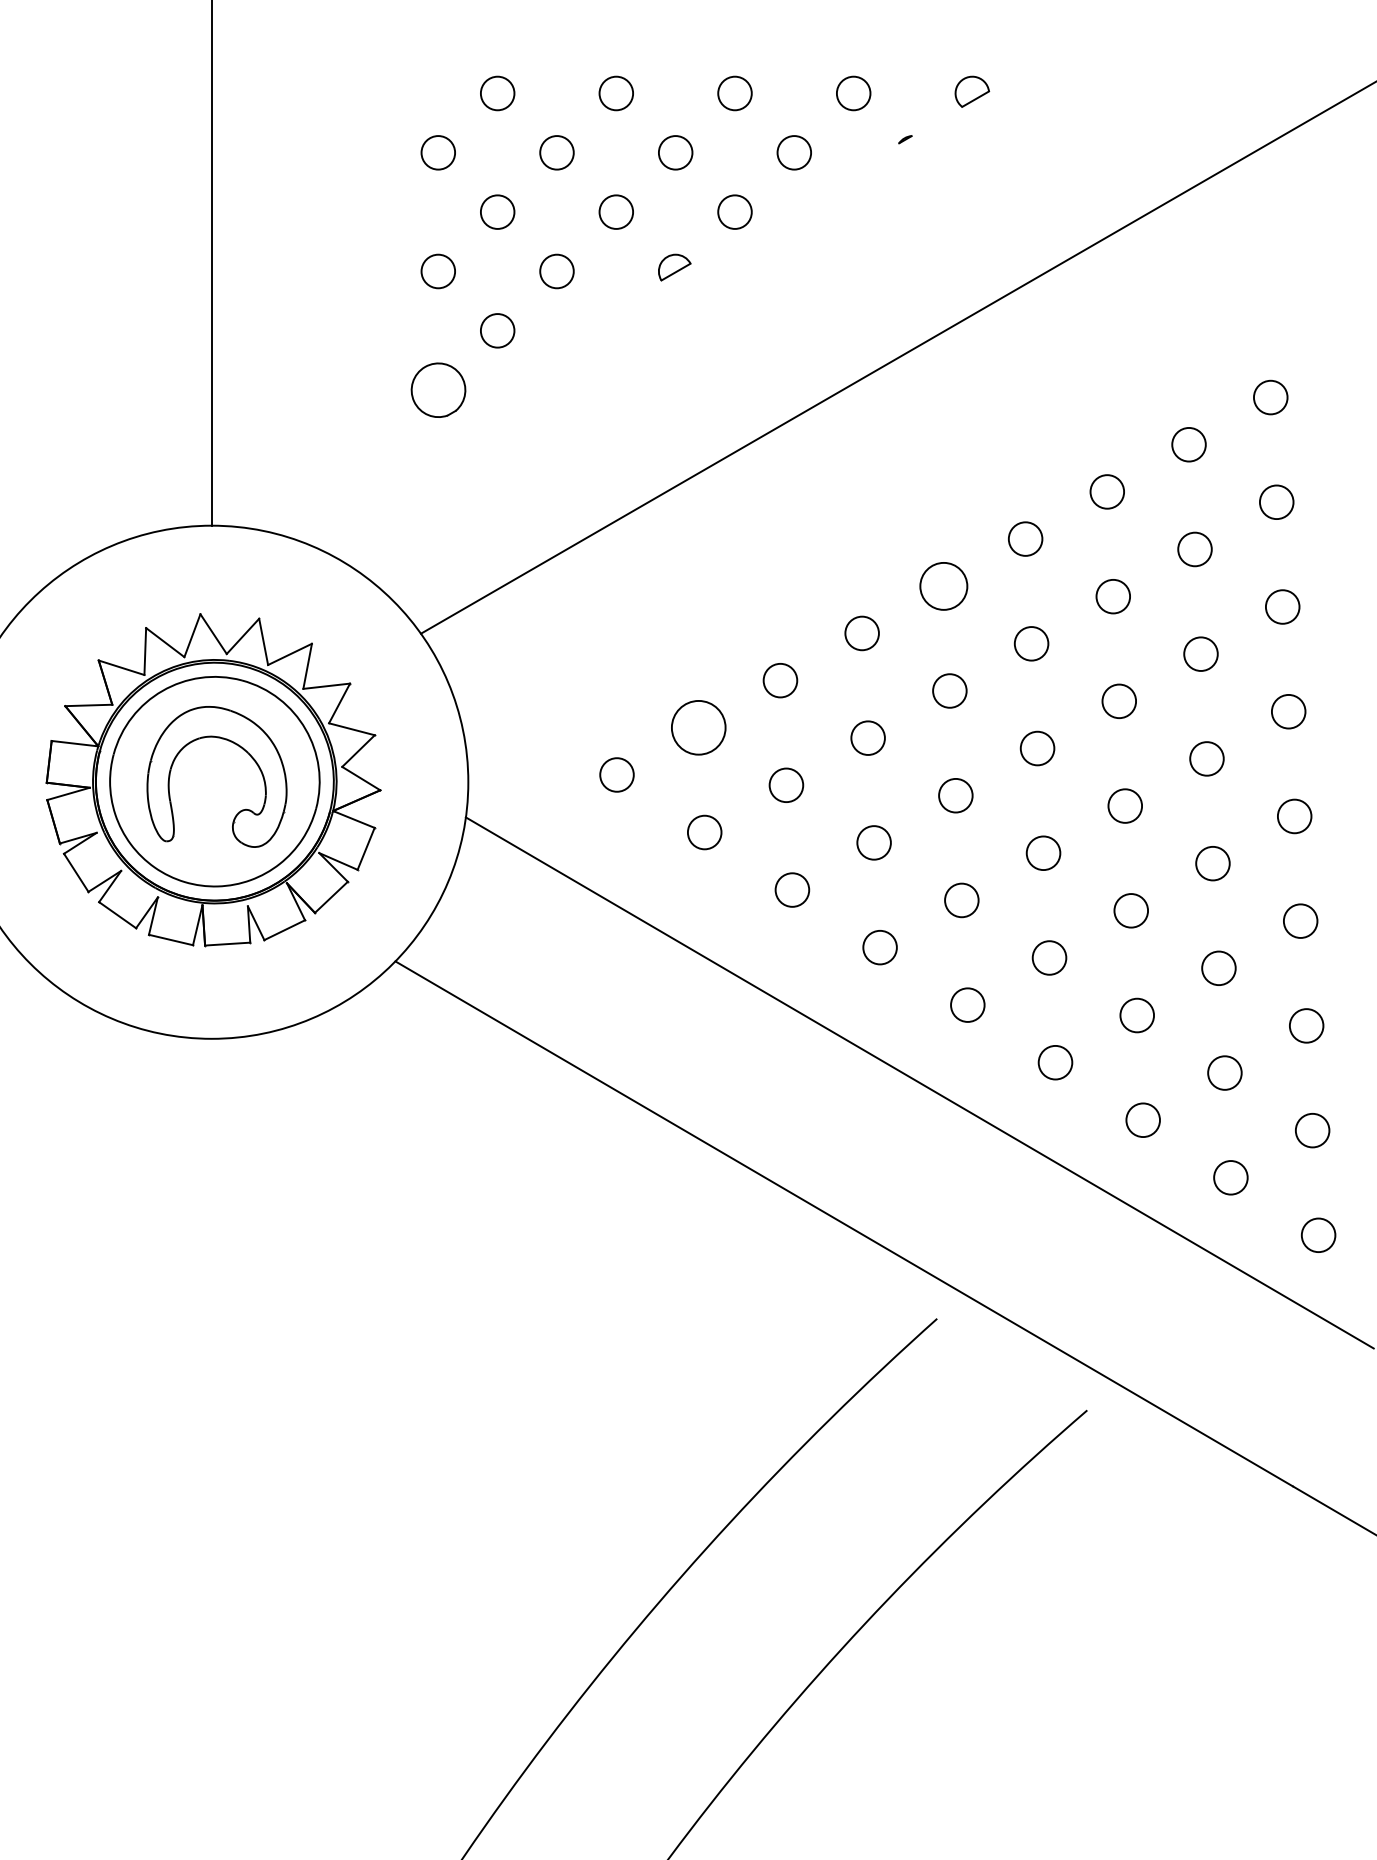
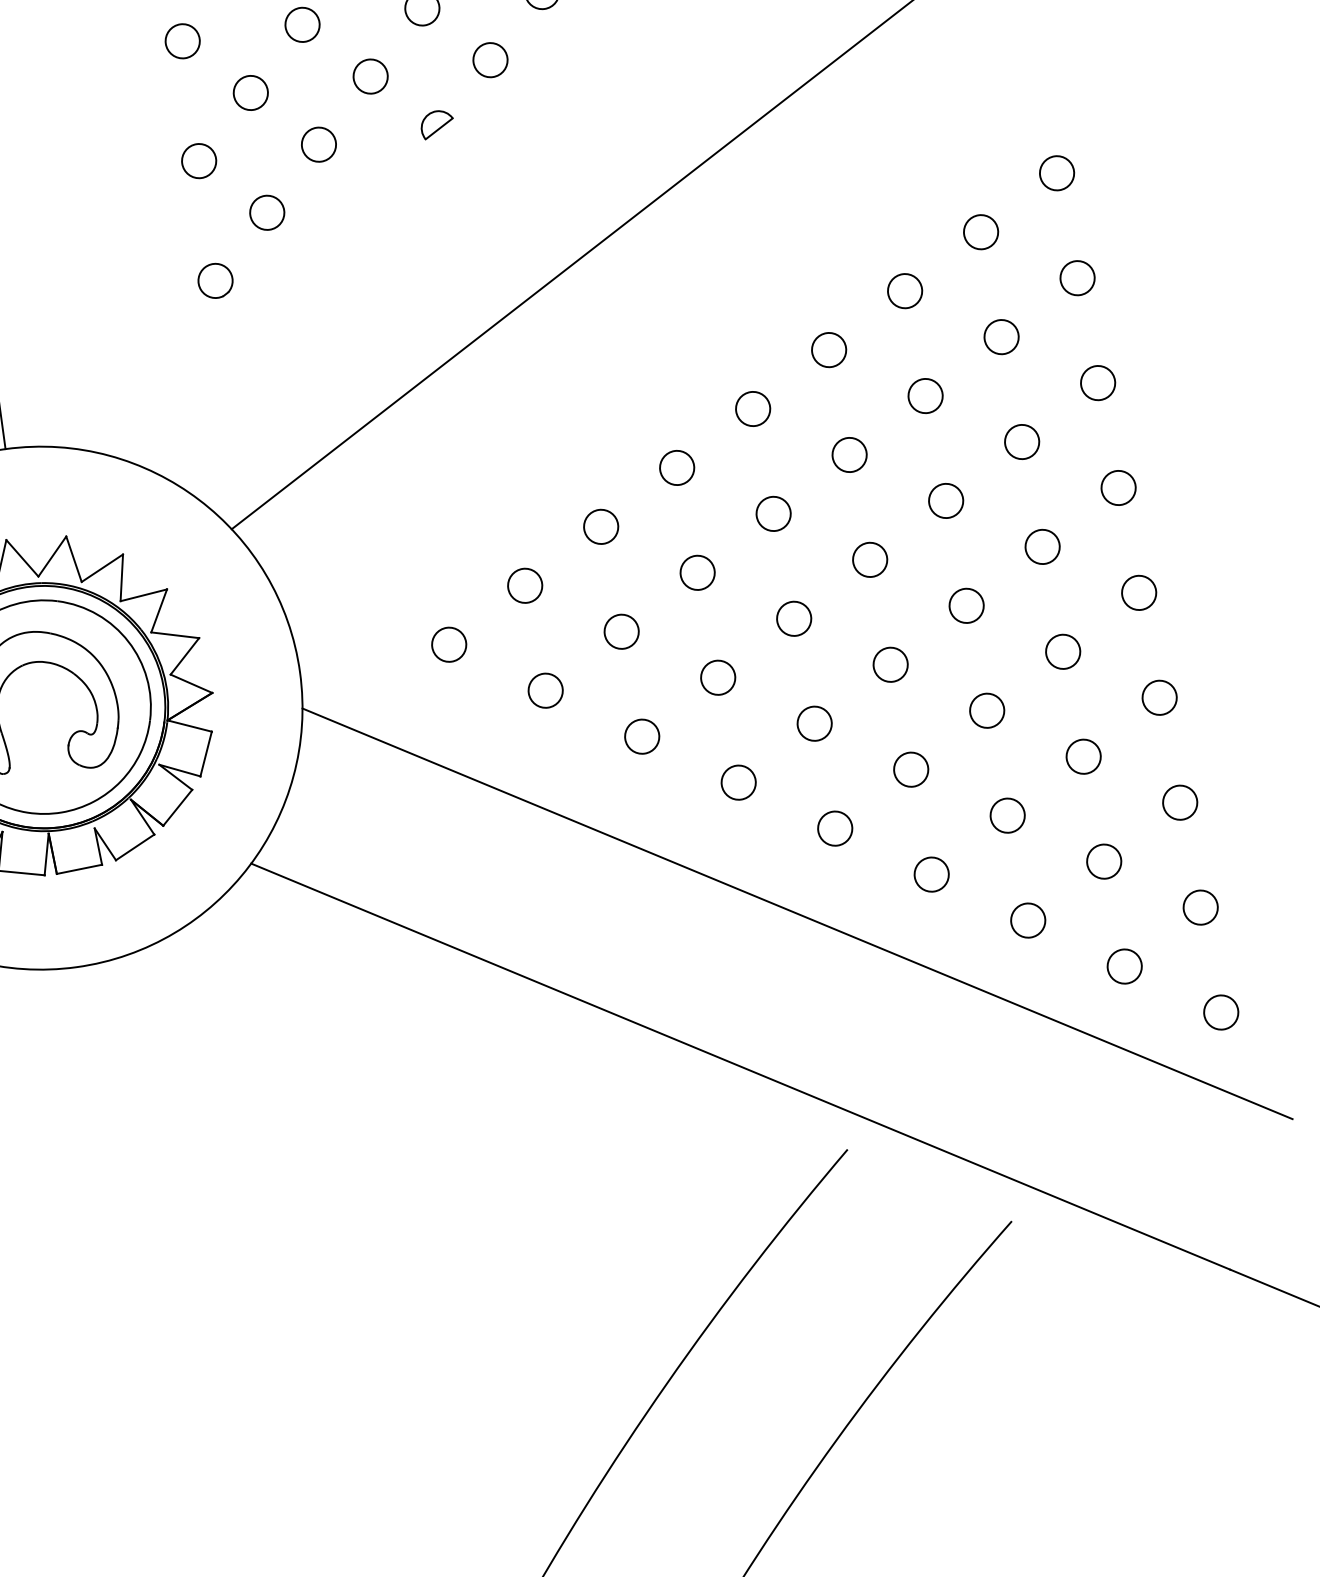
part: (437, 389) -> (214, 280), size x0.62
circle: (943, 585) -> (752, 408), size x0.71
circle: (698, 727) -> (524, 585), size x0.62

